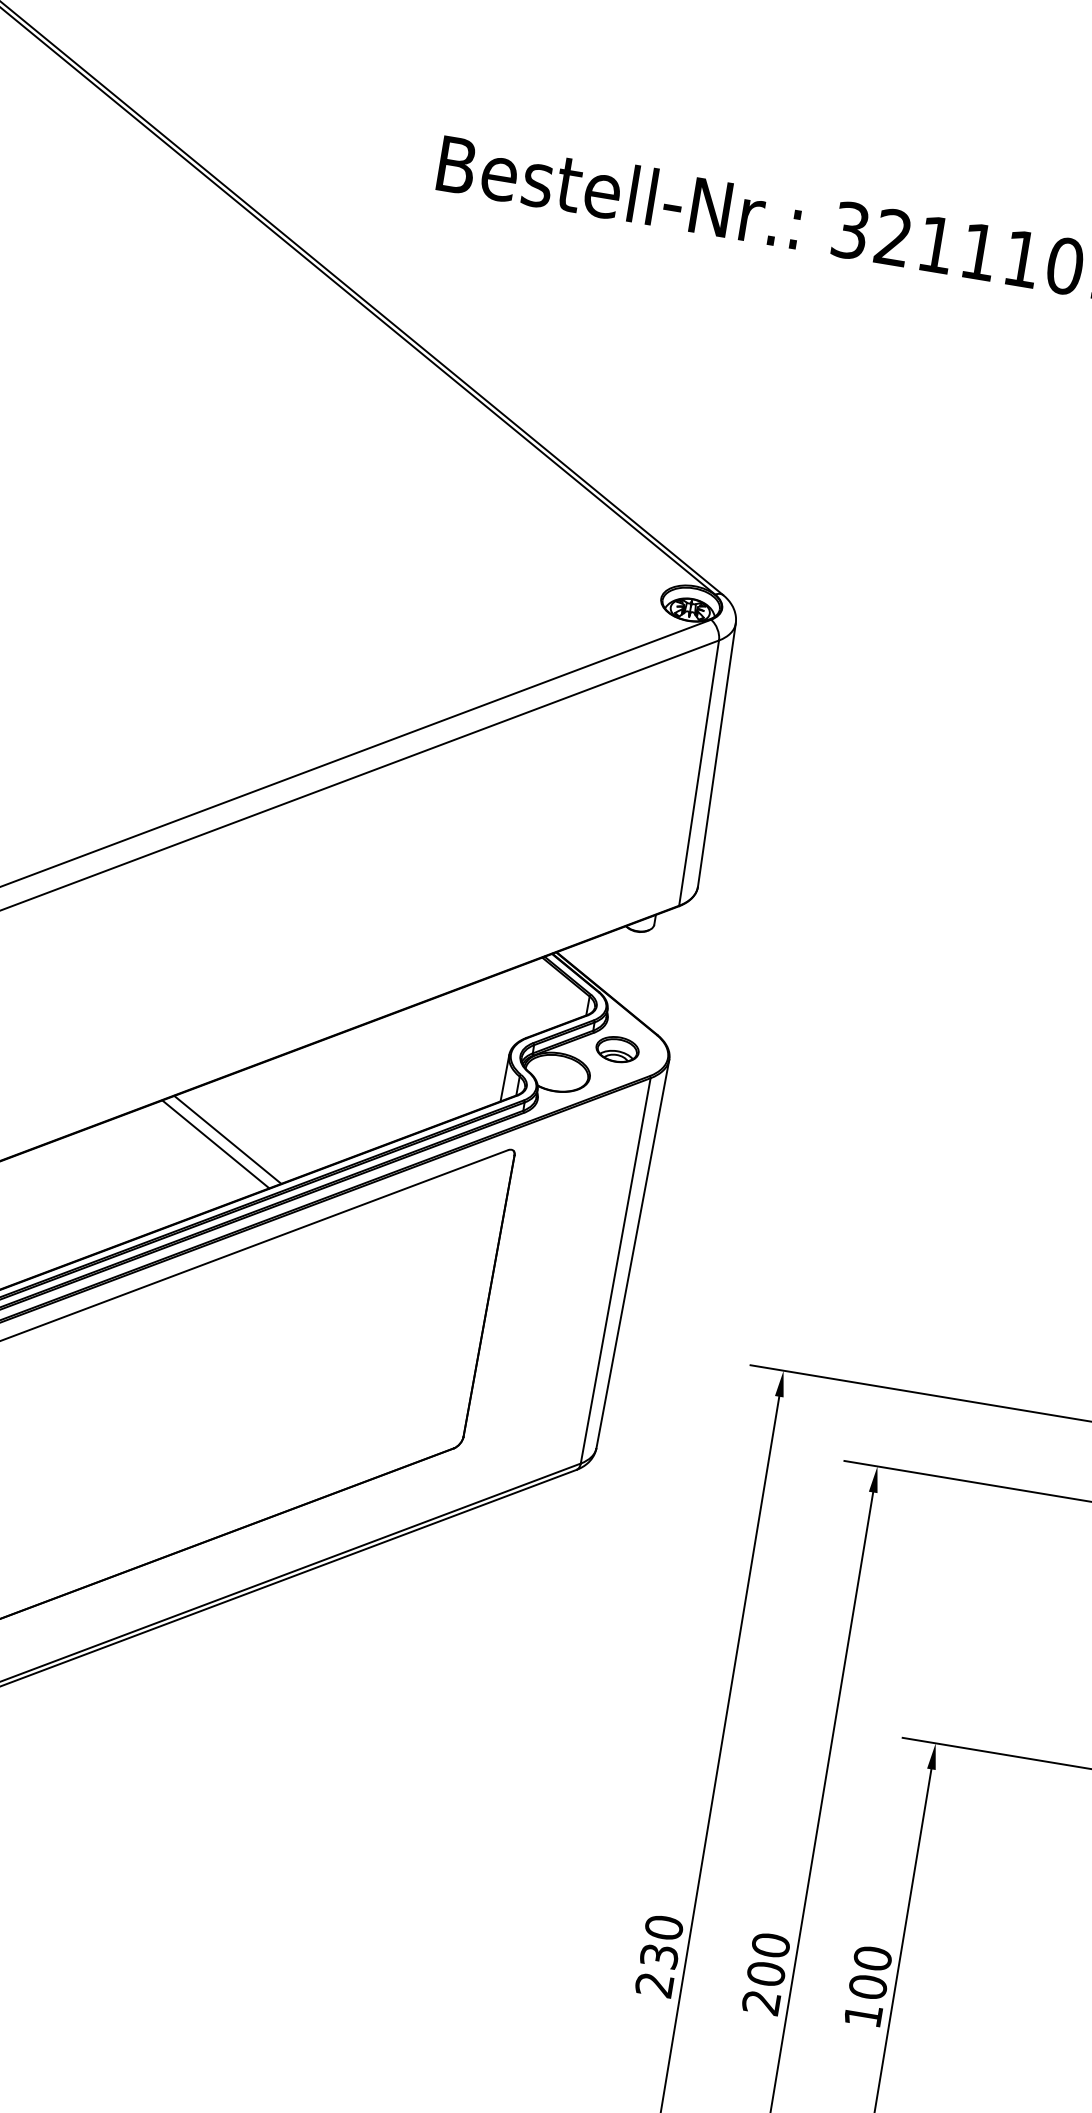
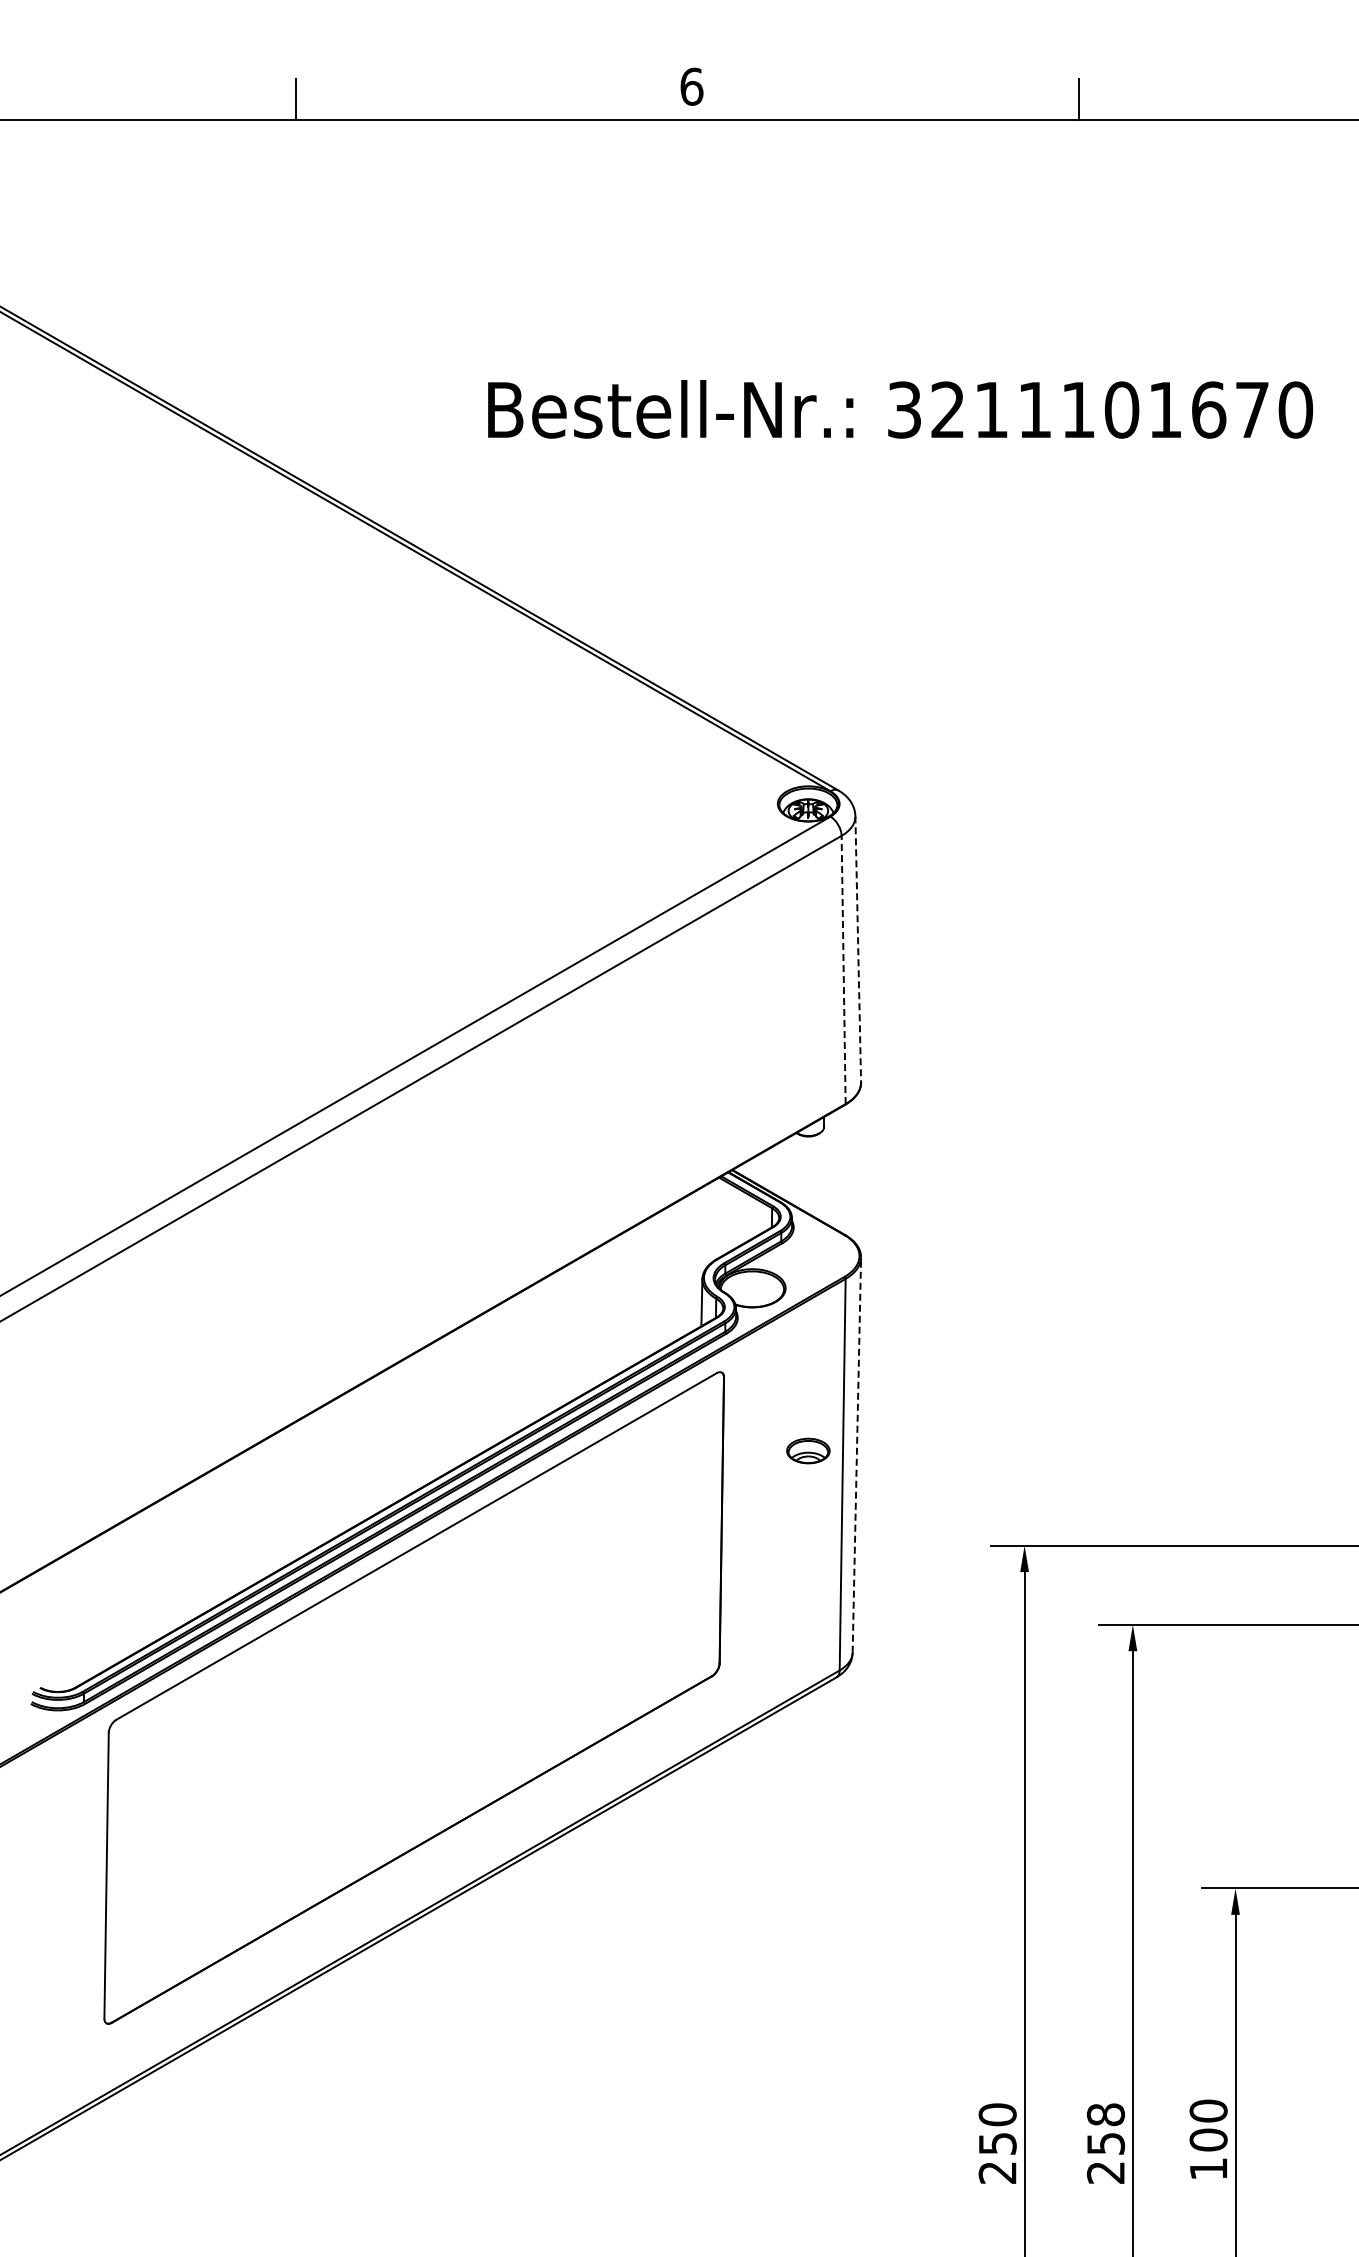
line: (717, 755) -> (858, 949), solid -> dashed
line: (699, 772) -> (843, 969), solid -> dashed
part: (617, 1049) -> (808, 1450), moved
line: (227, 1139) -> (438, 1408), removed
line: (215, 1143) -> (427, 1414), removed
line: (632, 1254) -> (856, 1455), solid -> dashed
text: (659, 1956) -> (997, 2143), 230 -> 250
text: (768, 1959) -> (1105, 2129), 200 -> 258

